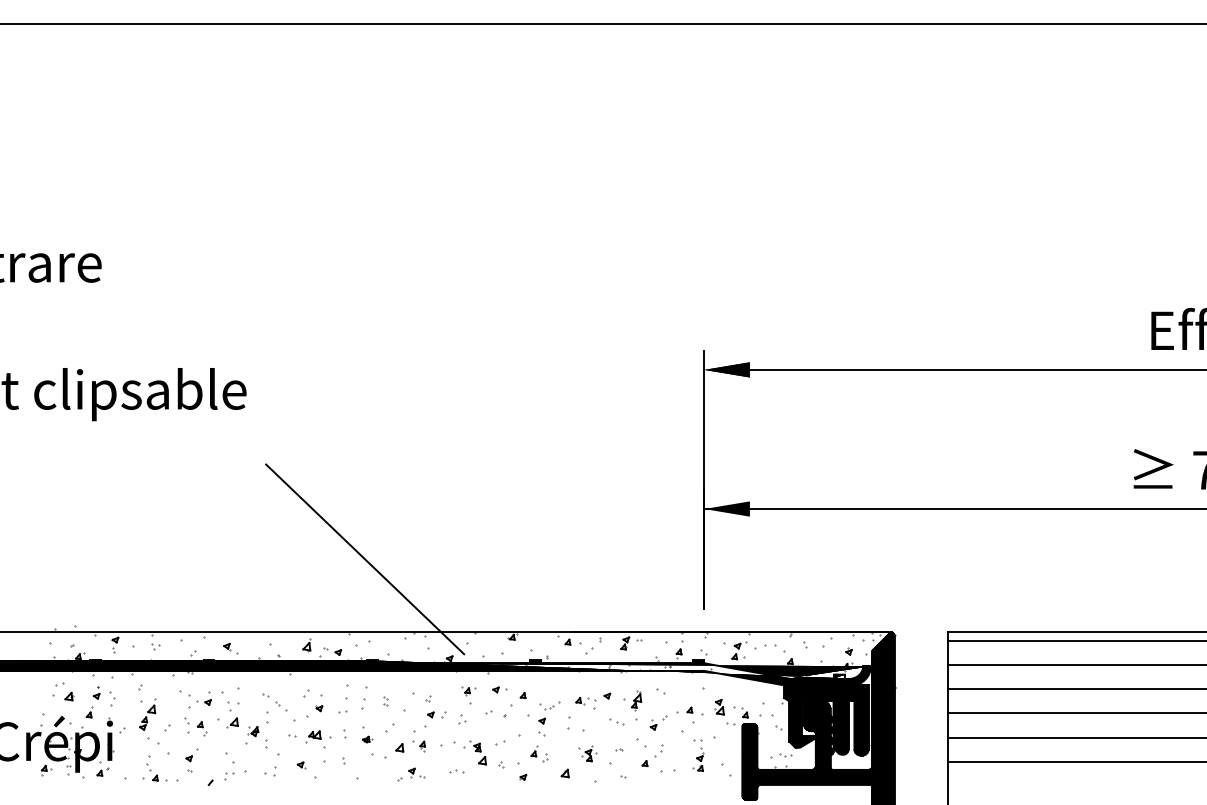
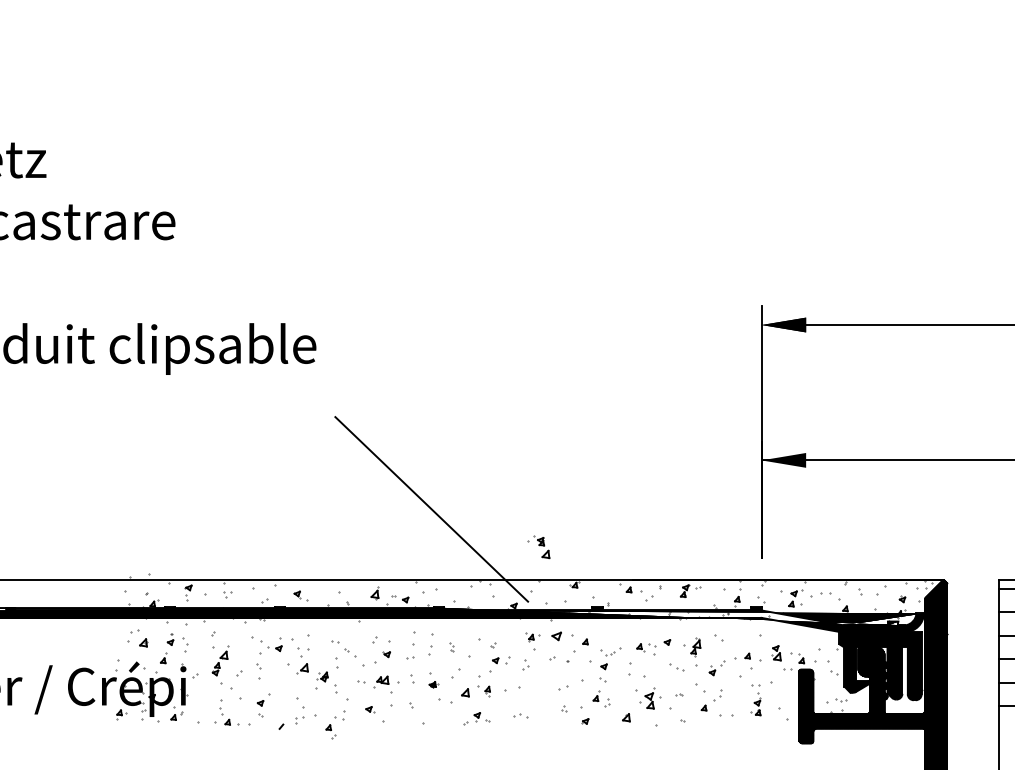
part: (499, 689) -> (562, 635), size x1.6
part: (202, 728) -> (330, 731), moved
part: (474, 752) -> (538, 546), moved
part: (587, 753) -> (648, 698), size x1.4

